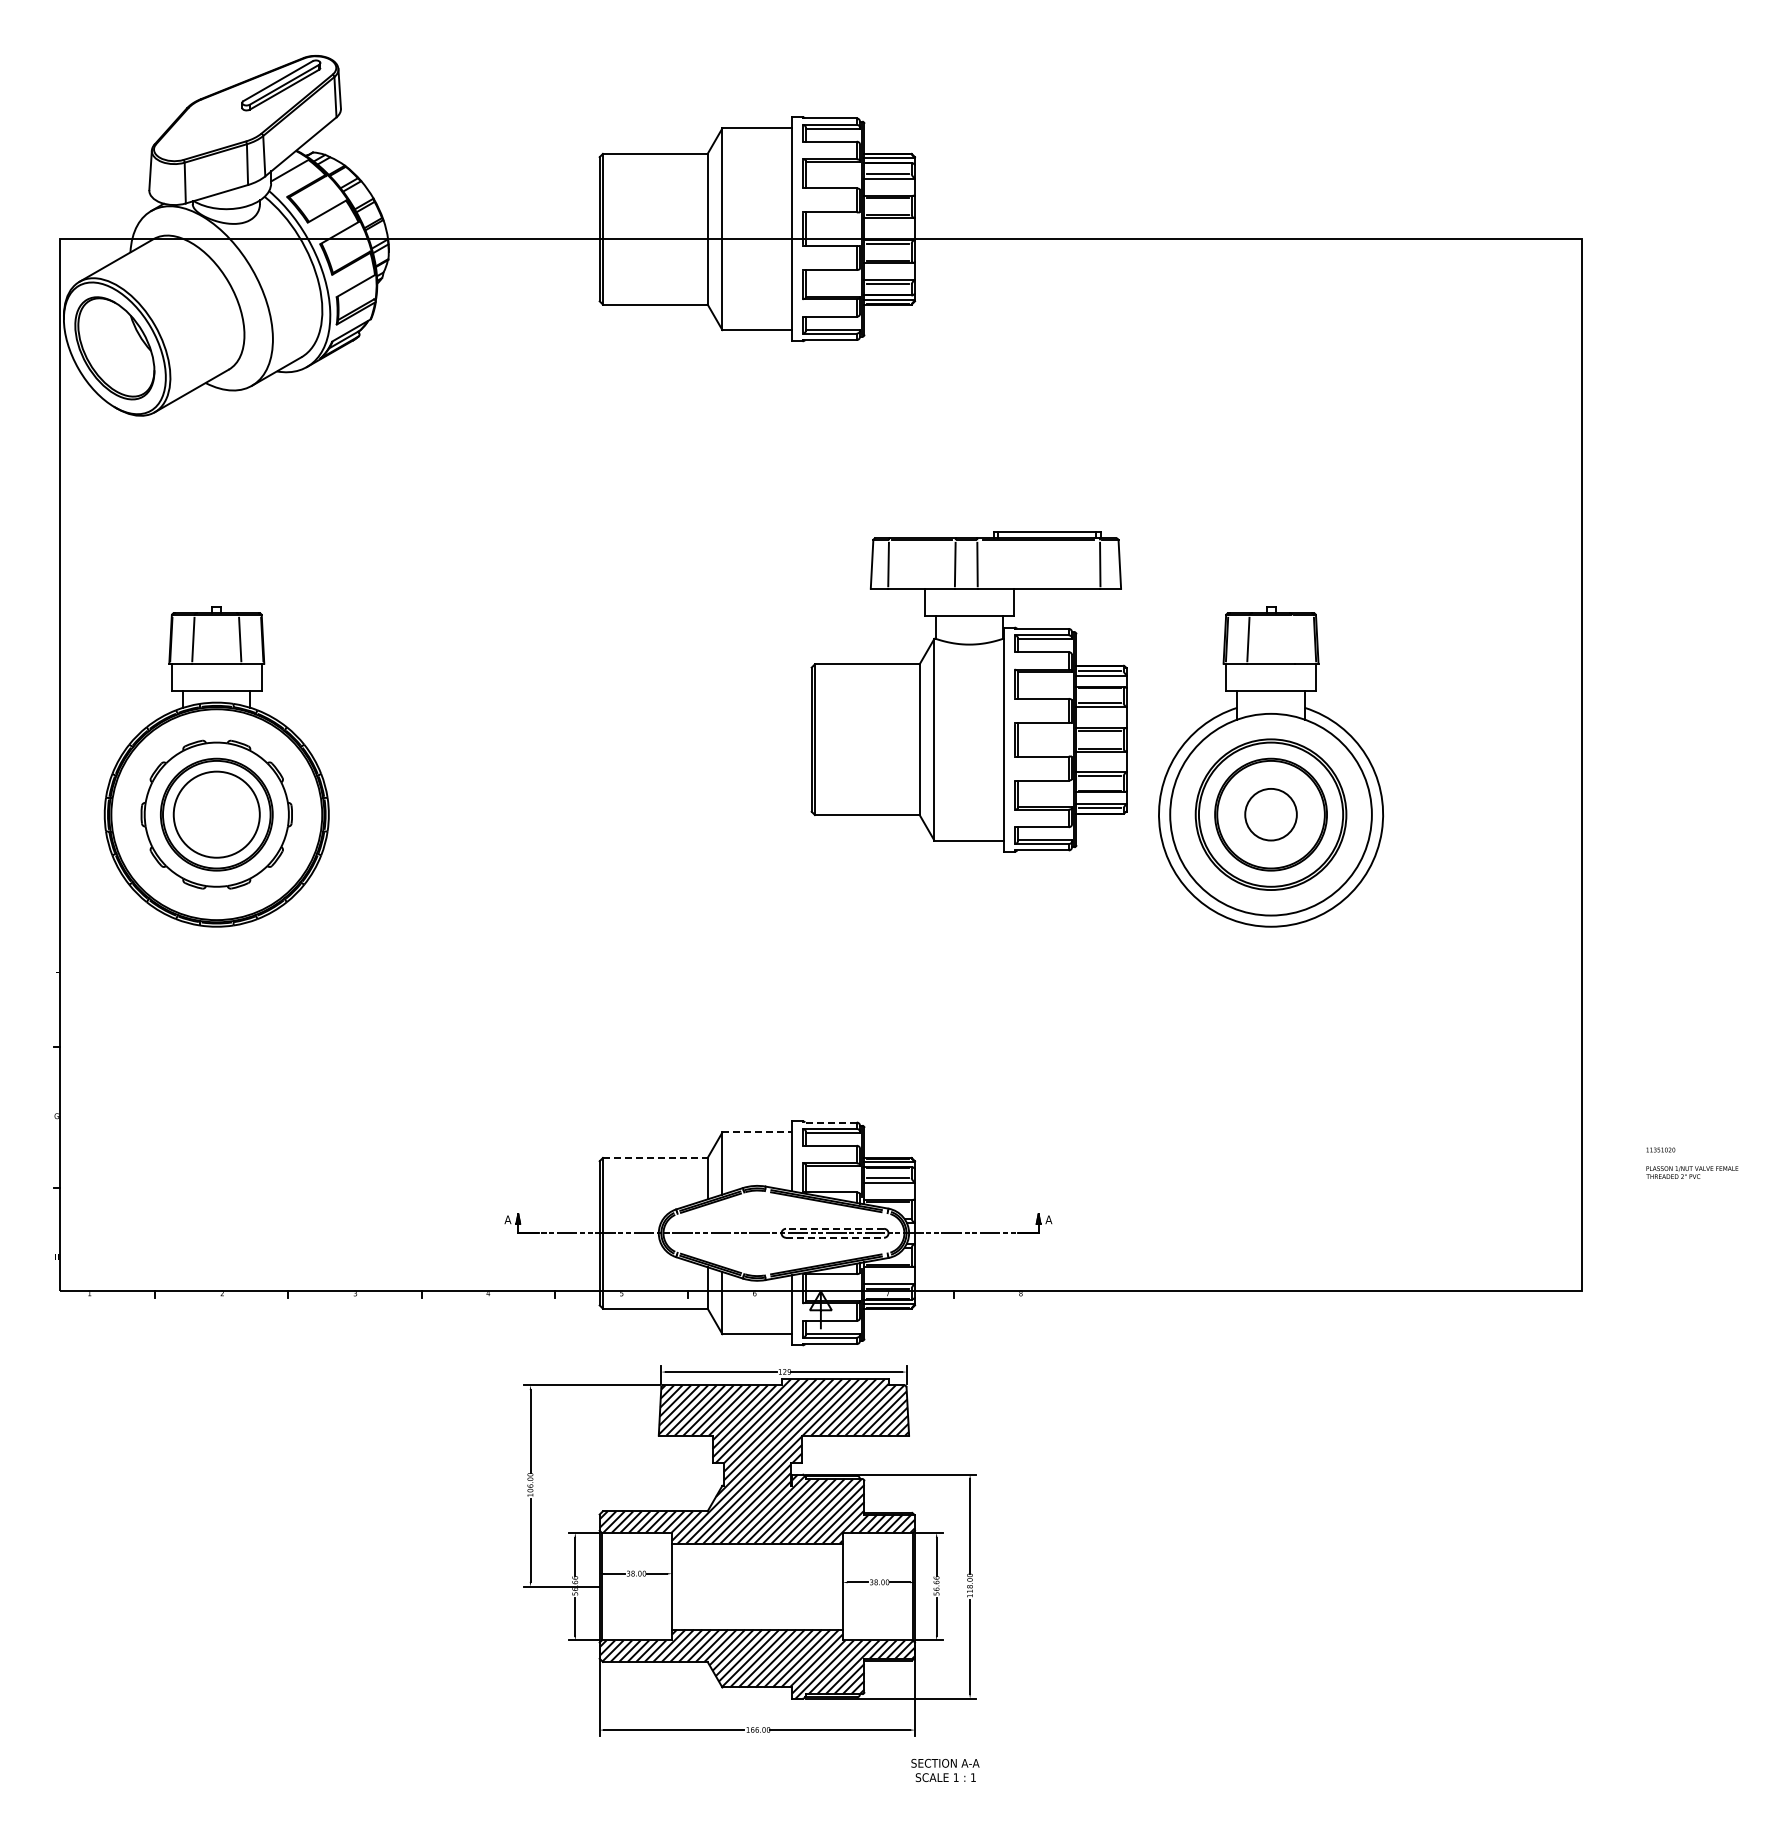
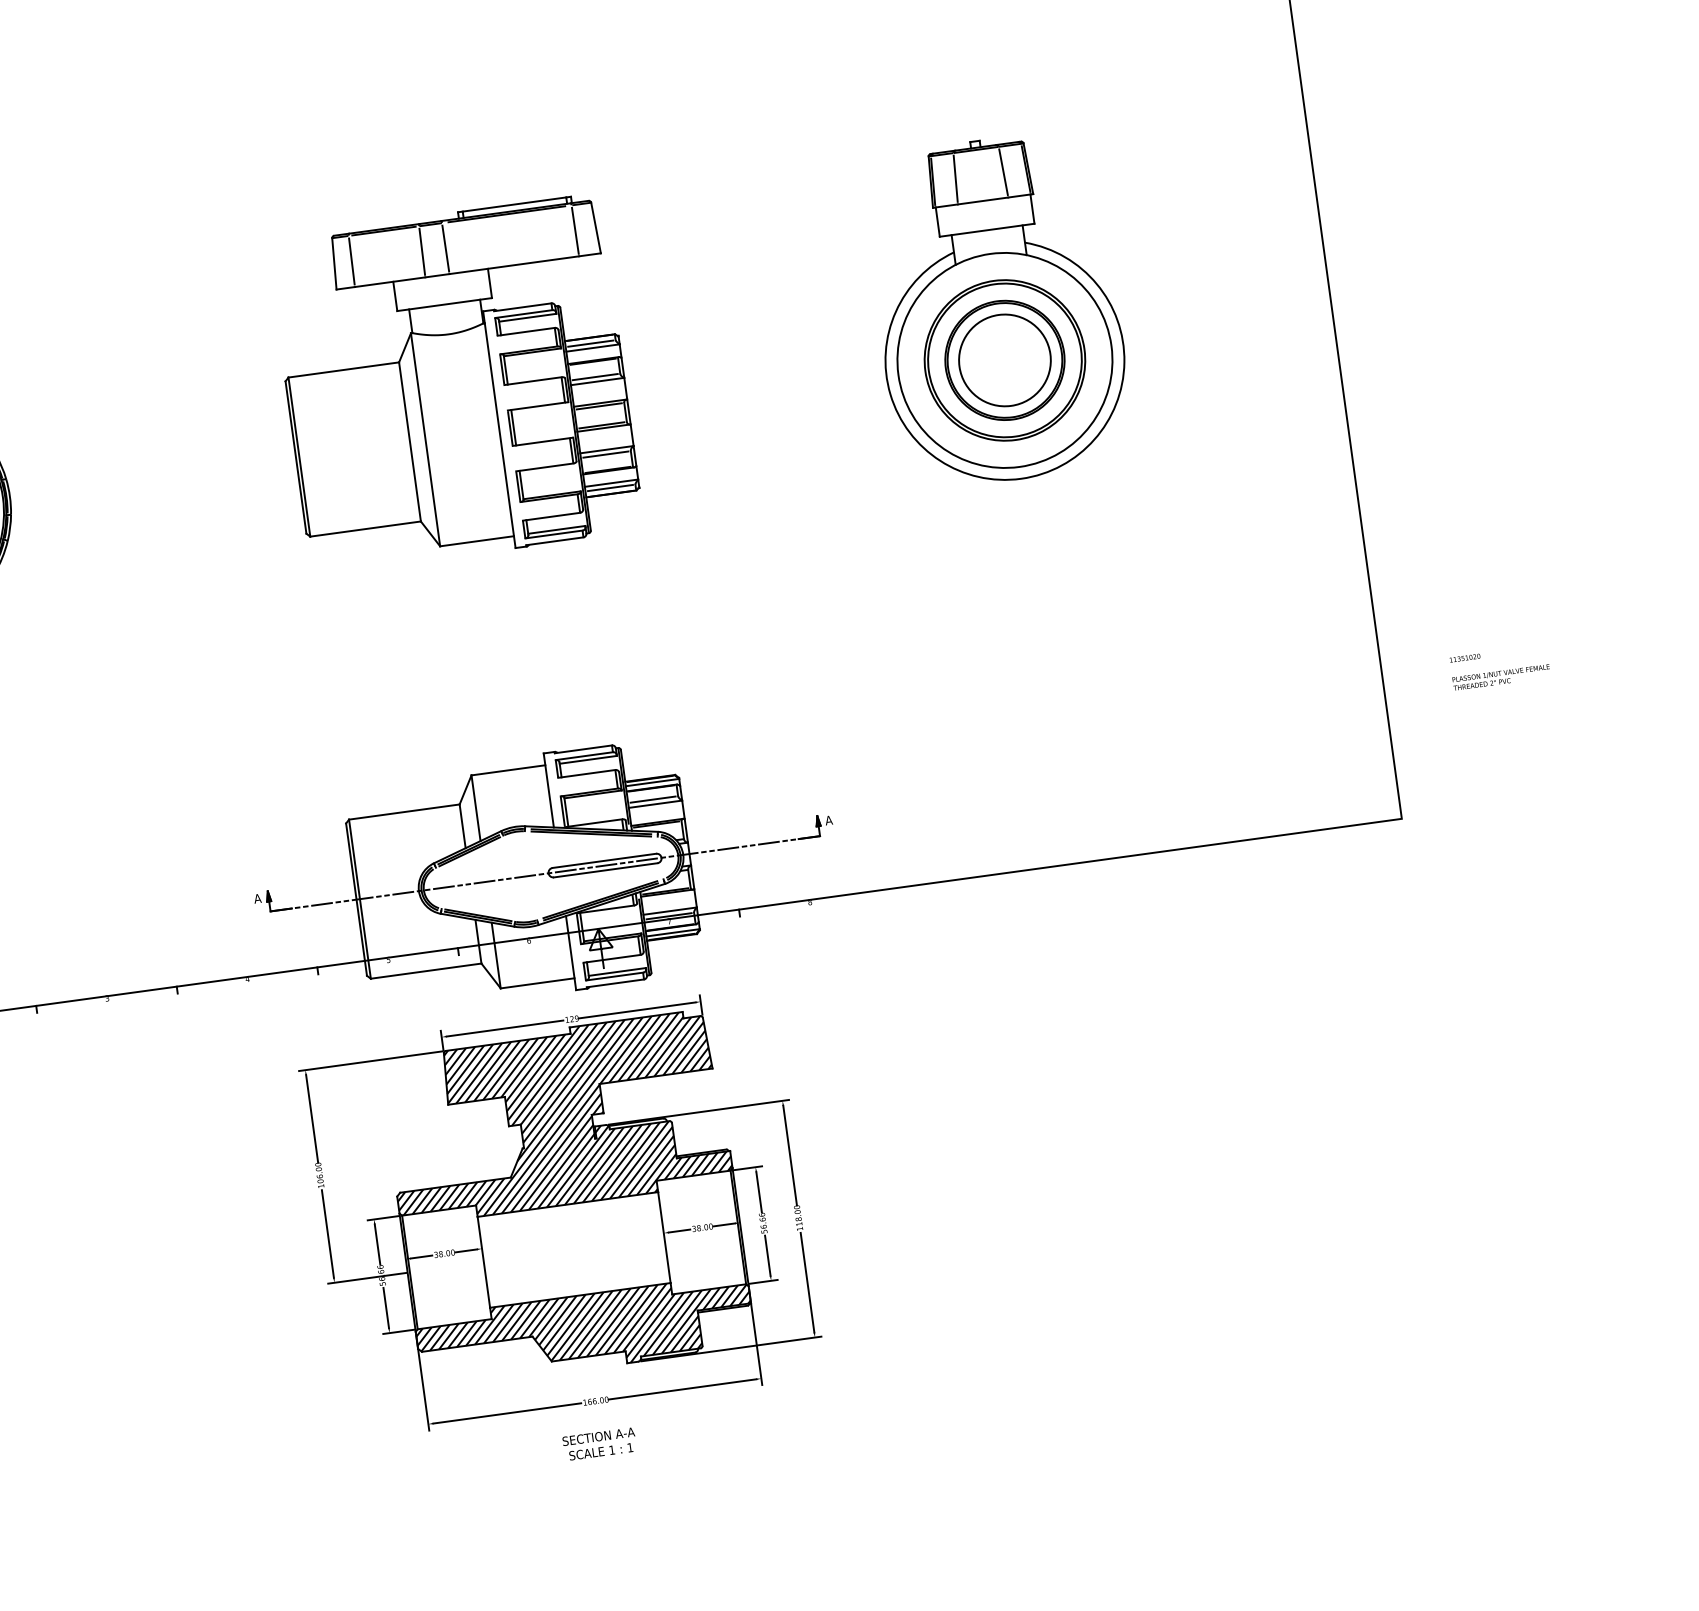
line: (1293, 639) -> (1003, 172), added
part: (968, 691) -> (454, 383), moved
circle: (1271, 814) -> (1005, 360), size x1.67
line: (829, 1122) -> (583, 749), dashed -> solid
line: (757, 1132) -> (508, 770), dashed -> solid
line: (655, 1158) -> (404, 812), dashed -> solid
line: (834, 1228) -> (603, 860), dashed -> solid
line: (835, 1237) -> (606, 869), dashed -> solid
text: (945, 1770) -> (599, 1444), moved

